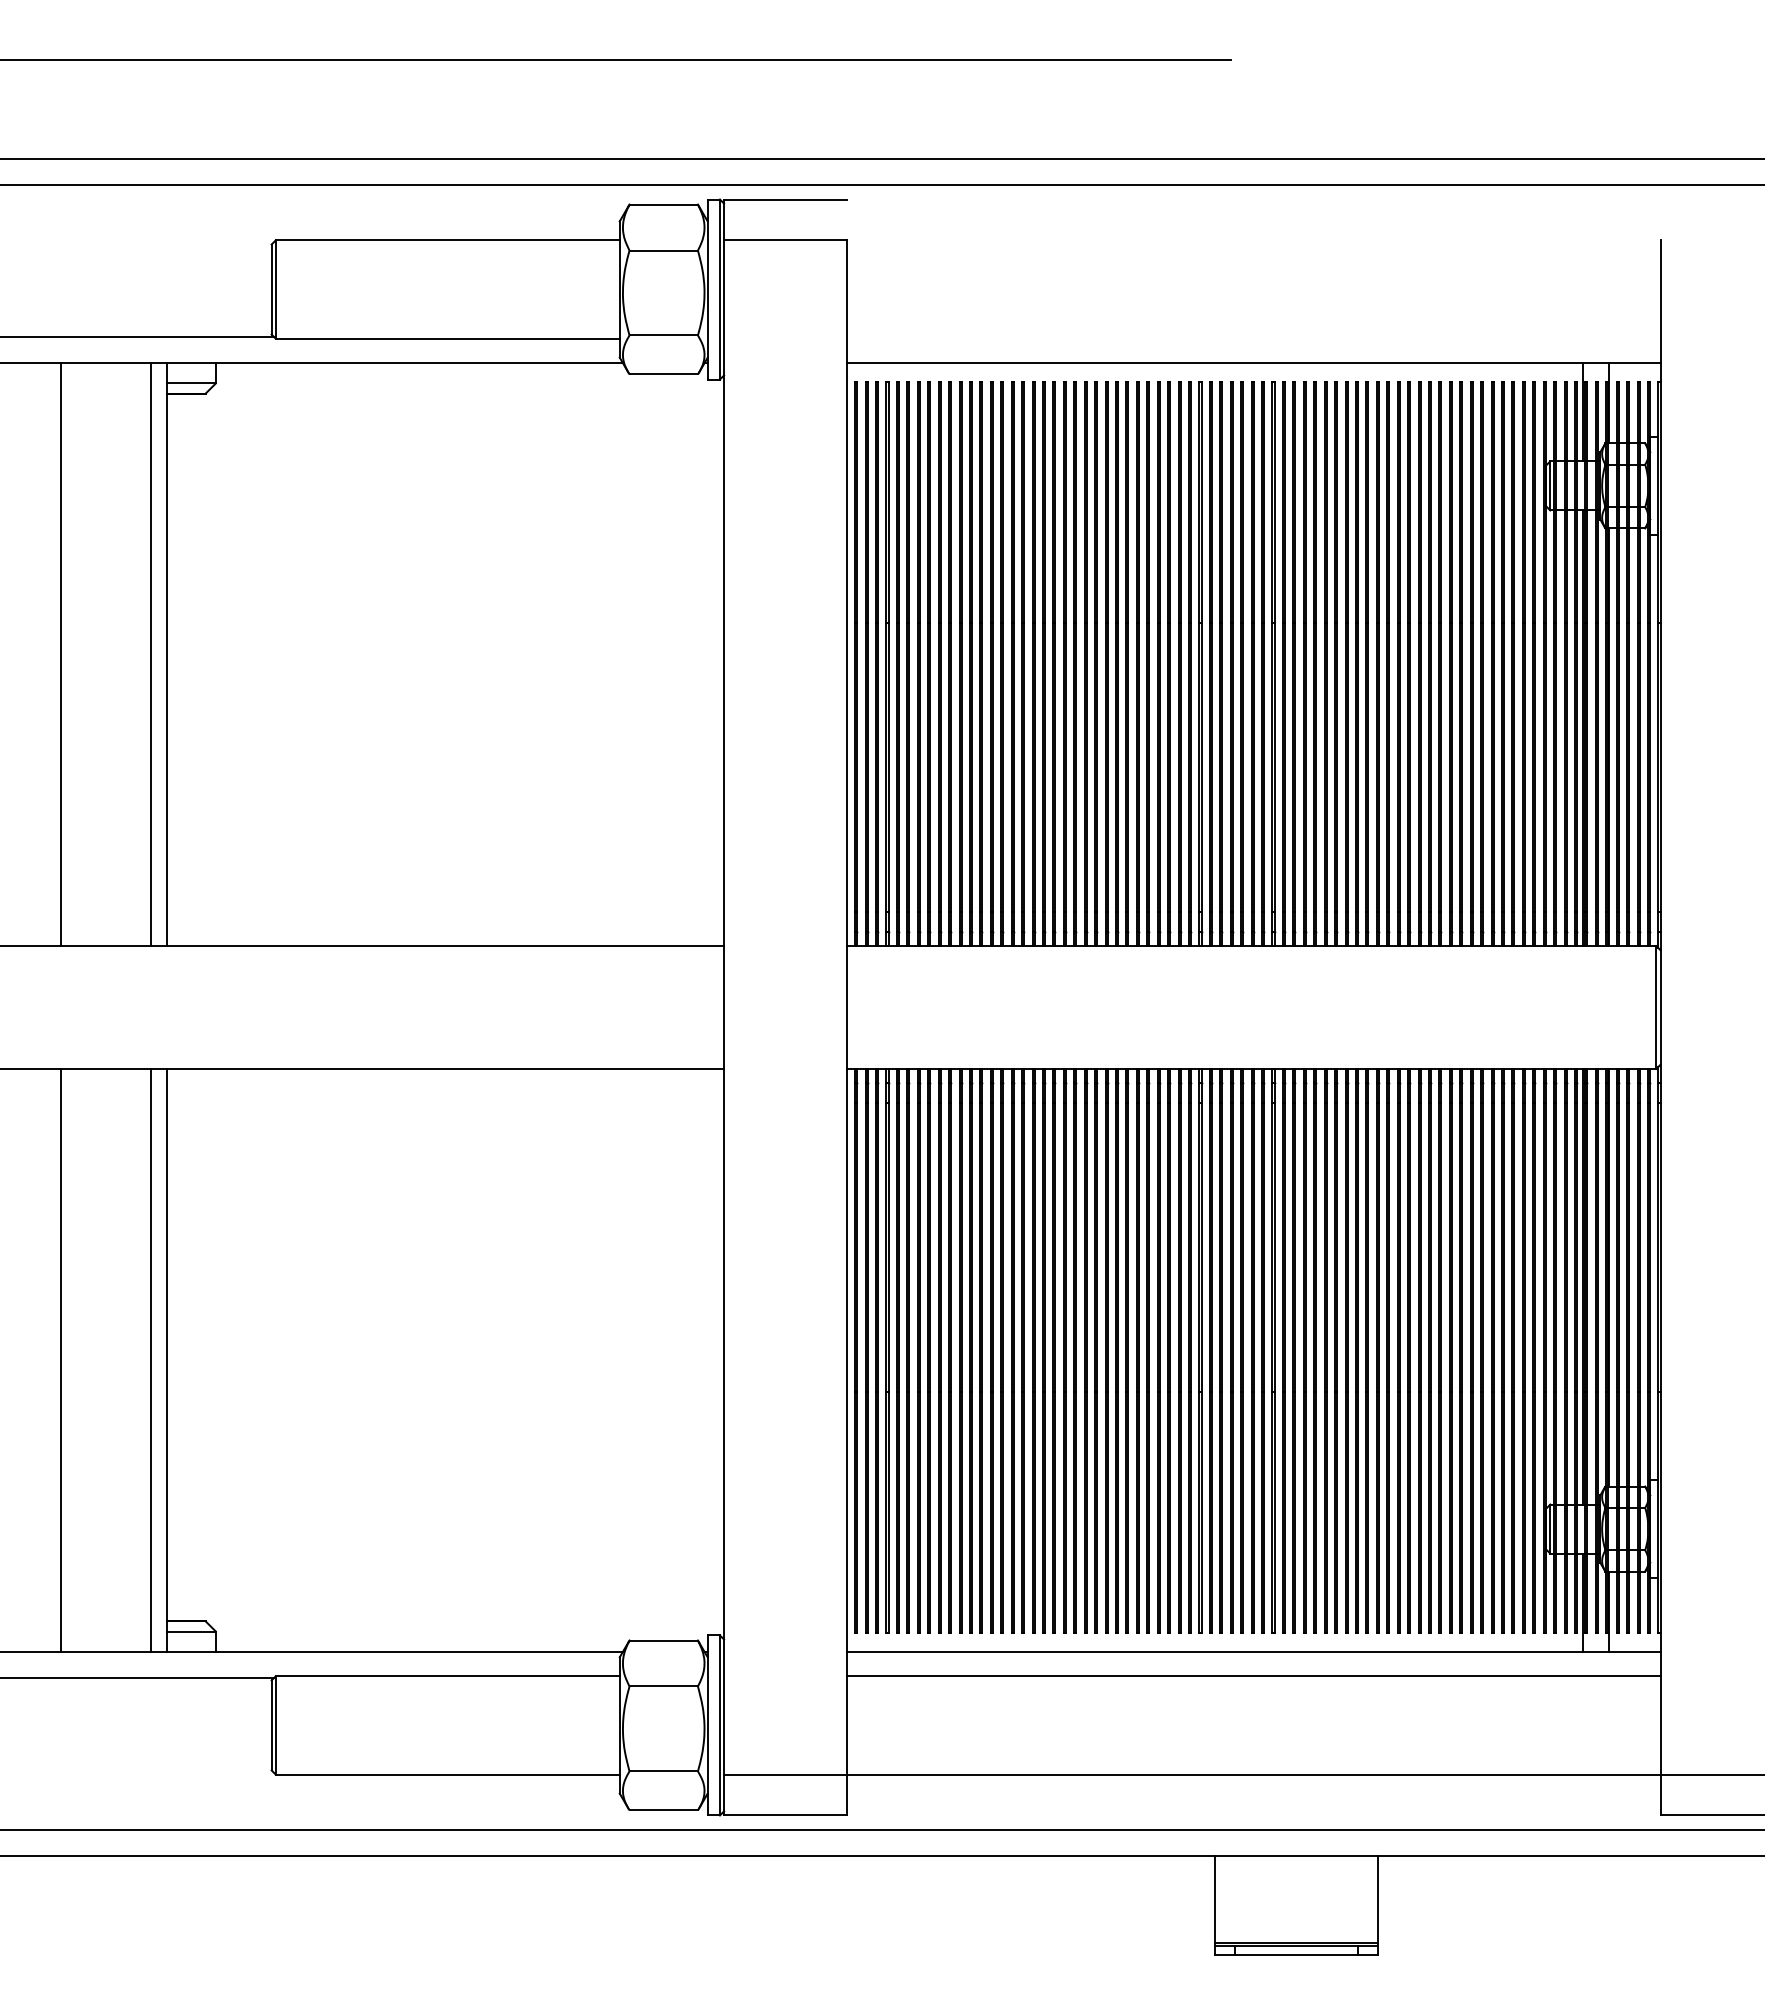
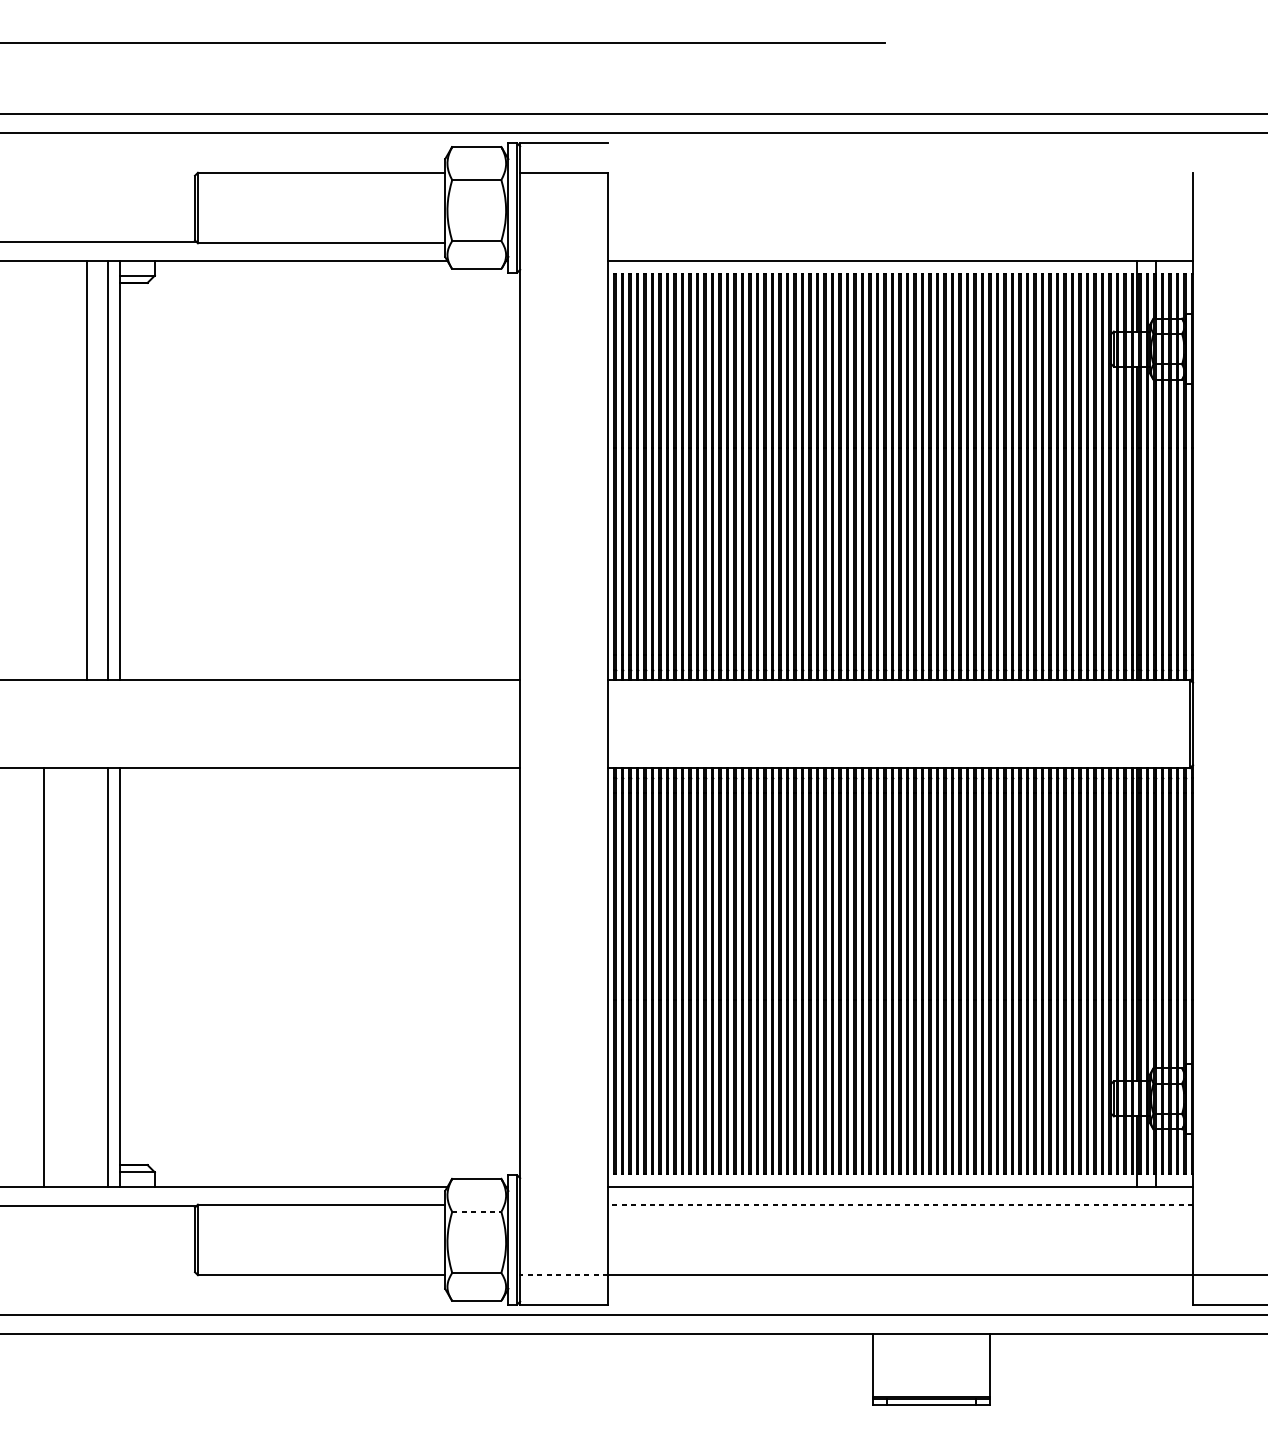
line: (60, 654) -> (87, 470), moved
line: (1253, 1676) -> (900, 1204), solid -> dashed
line: (664, 1686) -> (477, 1211), solid -> dashed
line: (784, 1774) -> (563, 1275), solid -> dashed

